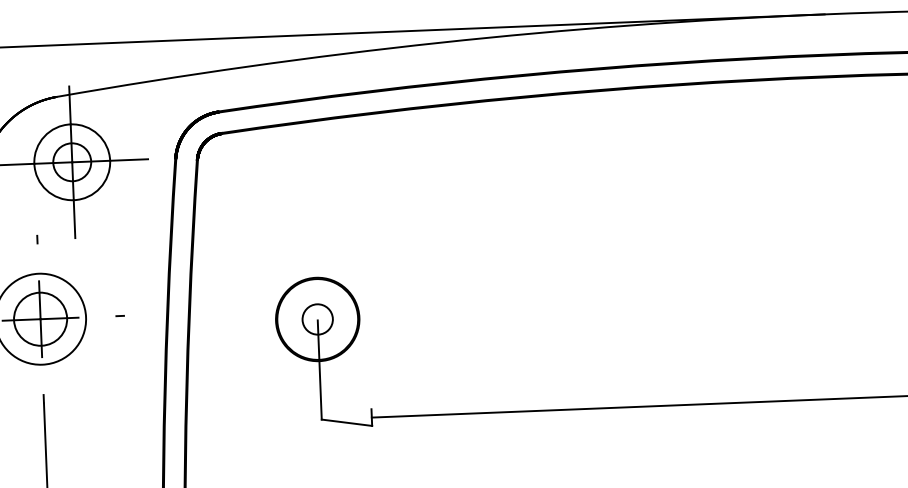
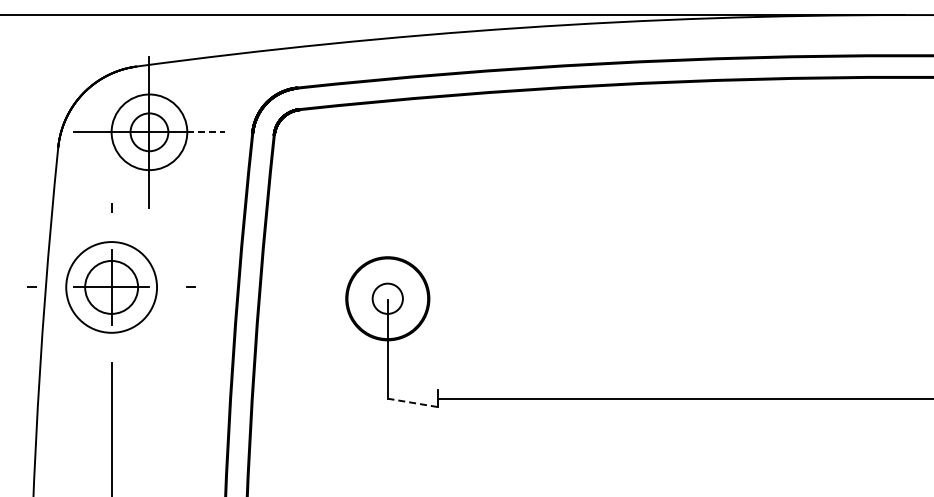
line: (129, 160) -> (206, 132), solid -> dashed
line: (346, 422) -> (412, 402), solid -> dashed

